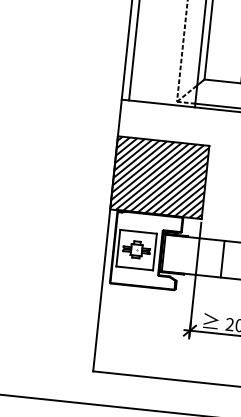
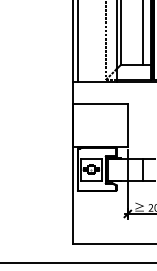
hatch: (159, 177) -> (100, 125), removed

